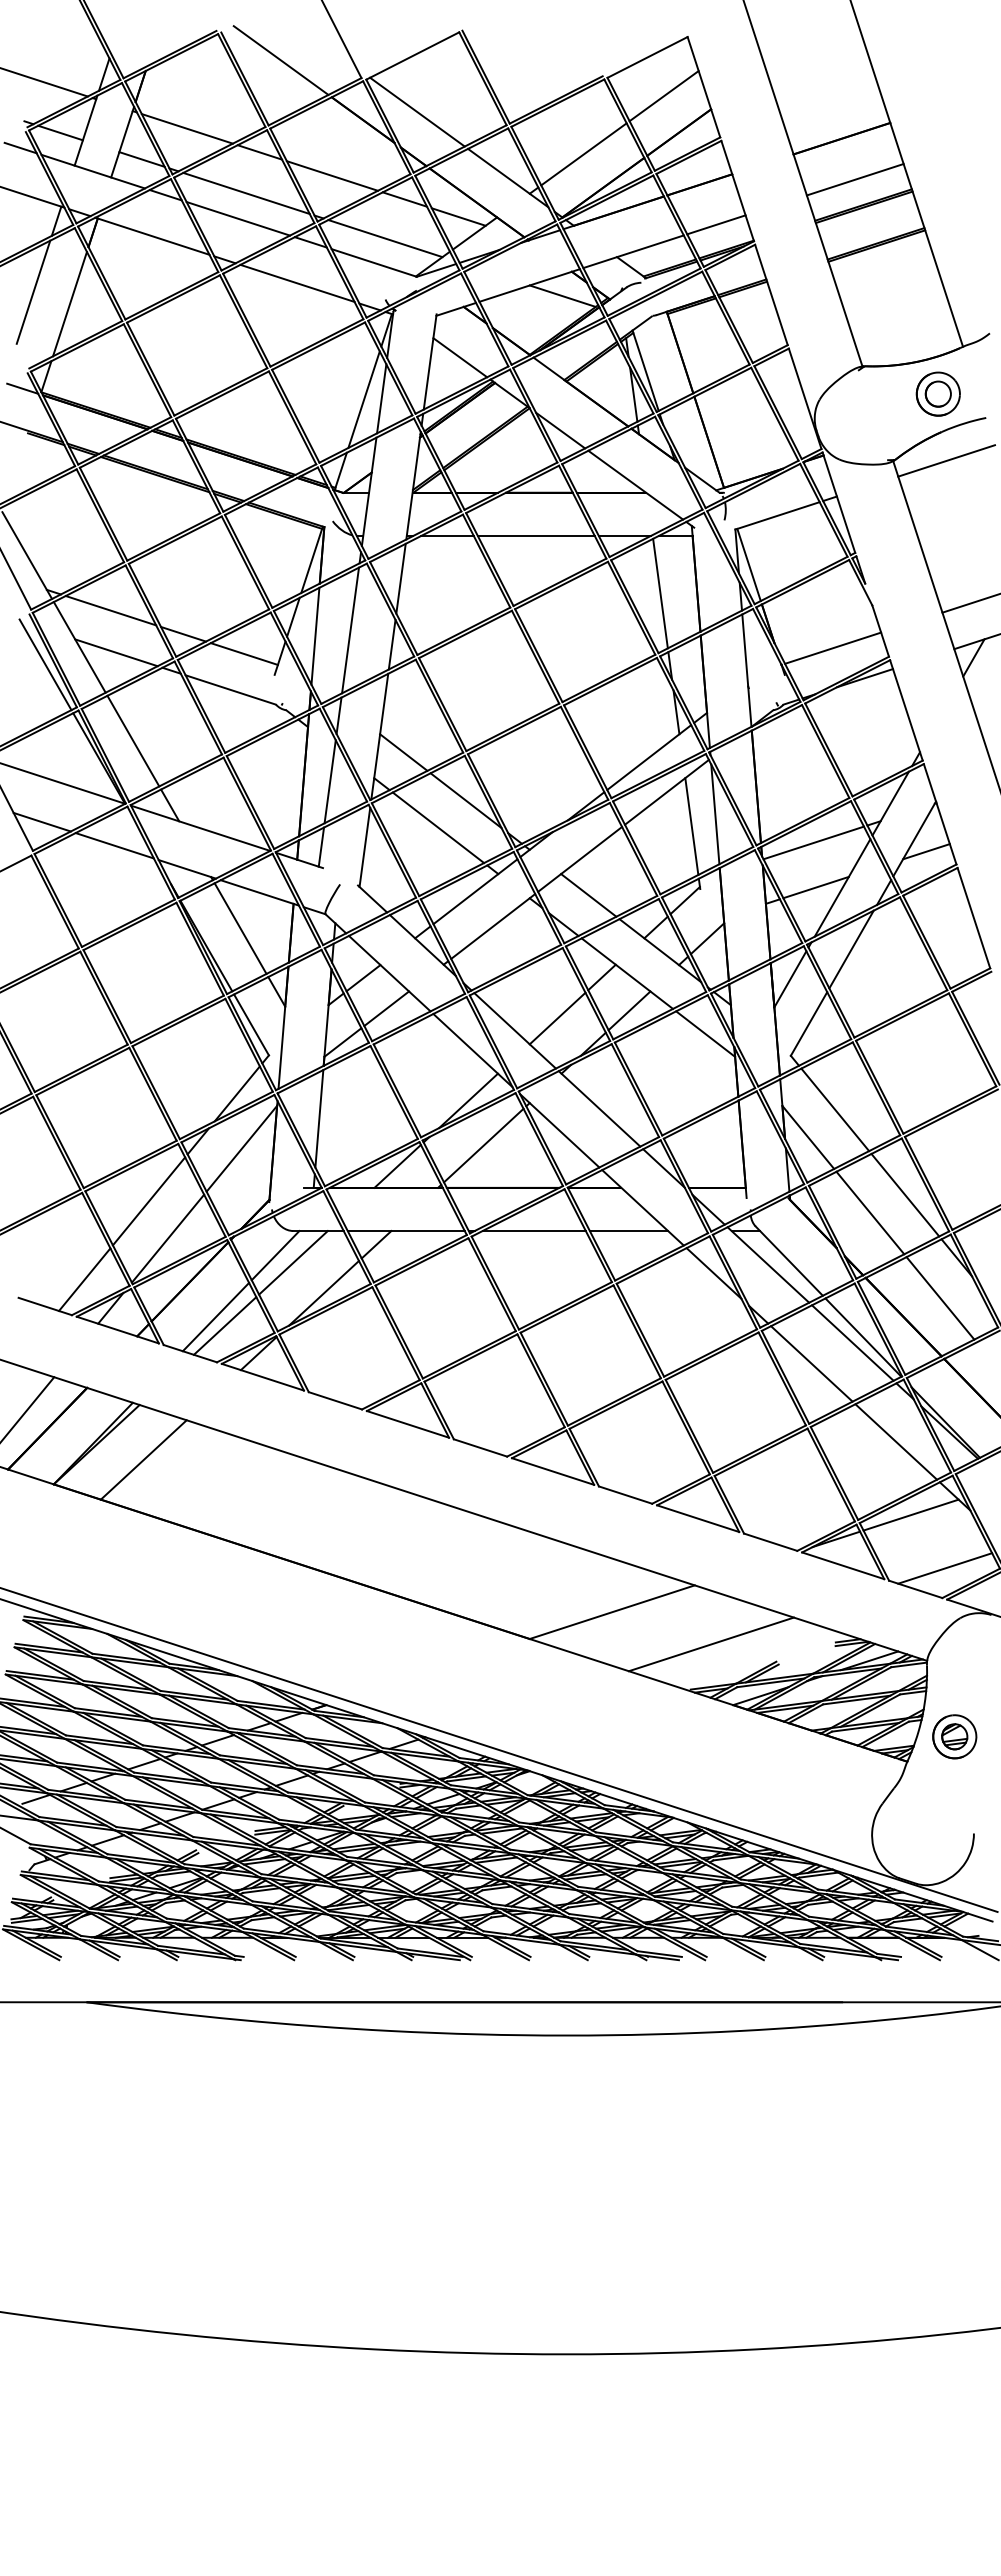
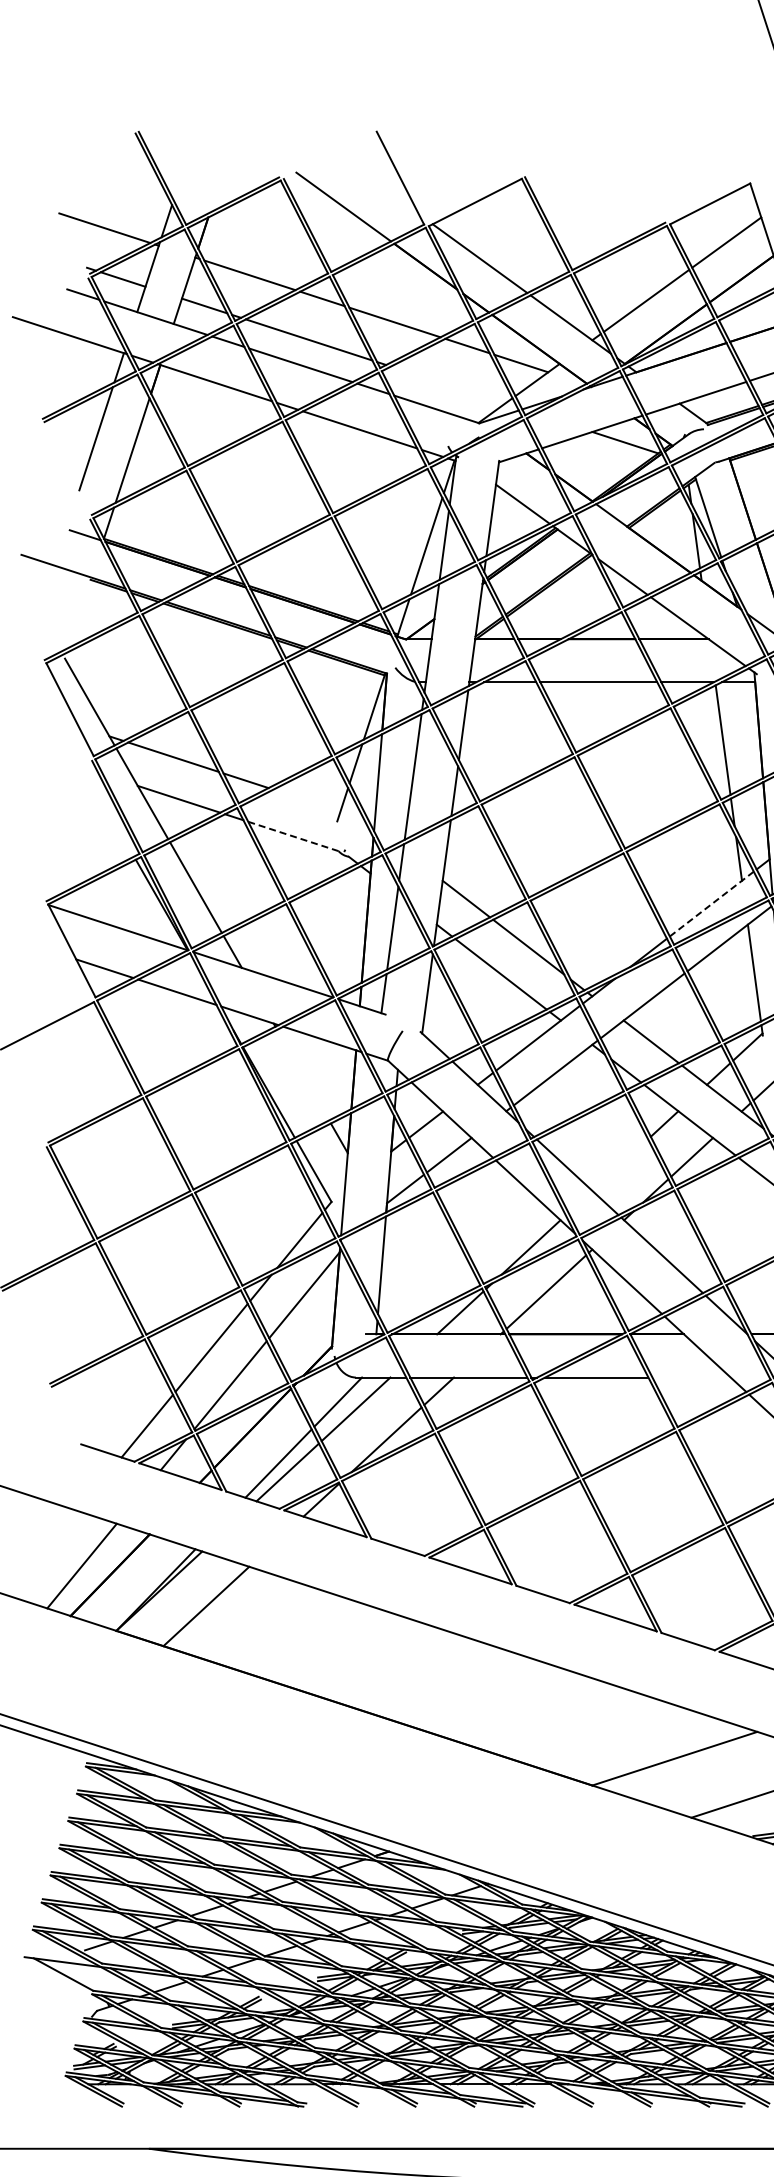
line: (385, 238) -> (448, 385), removed
line: (243, 653) -> (306, 800), removed
line: (45, 664) -> (108, 811), removed
line: (230, 689) -> (293, 836), solid -> dashed
line: (649, 757) -> (712, 904), solid -> dashed
line: (240, 928) -> (303, 1075), removed
line: (557, 1018) -> (620, 1165), removed
line: (628, 1231) -> (691, 1378), removed

